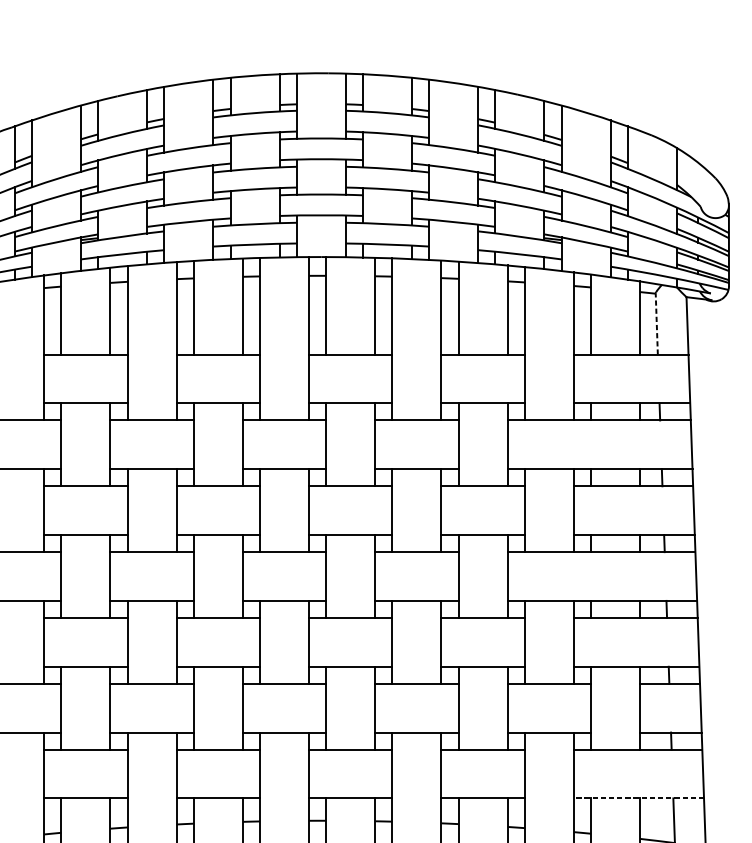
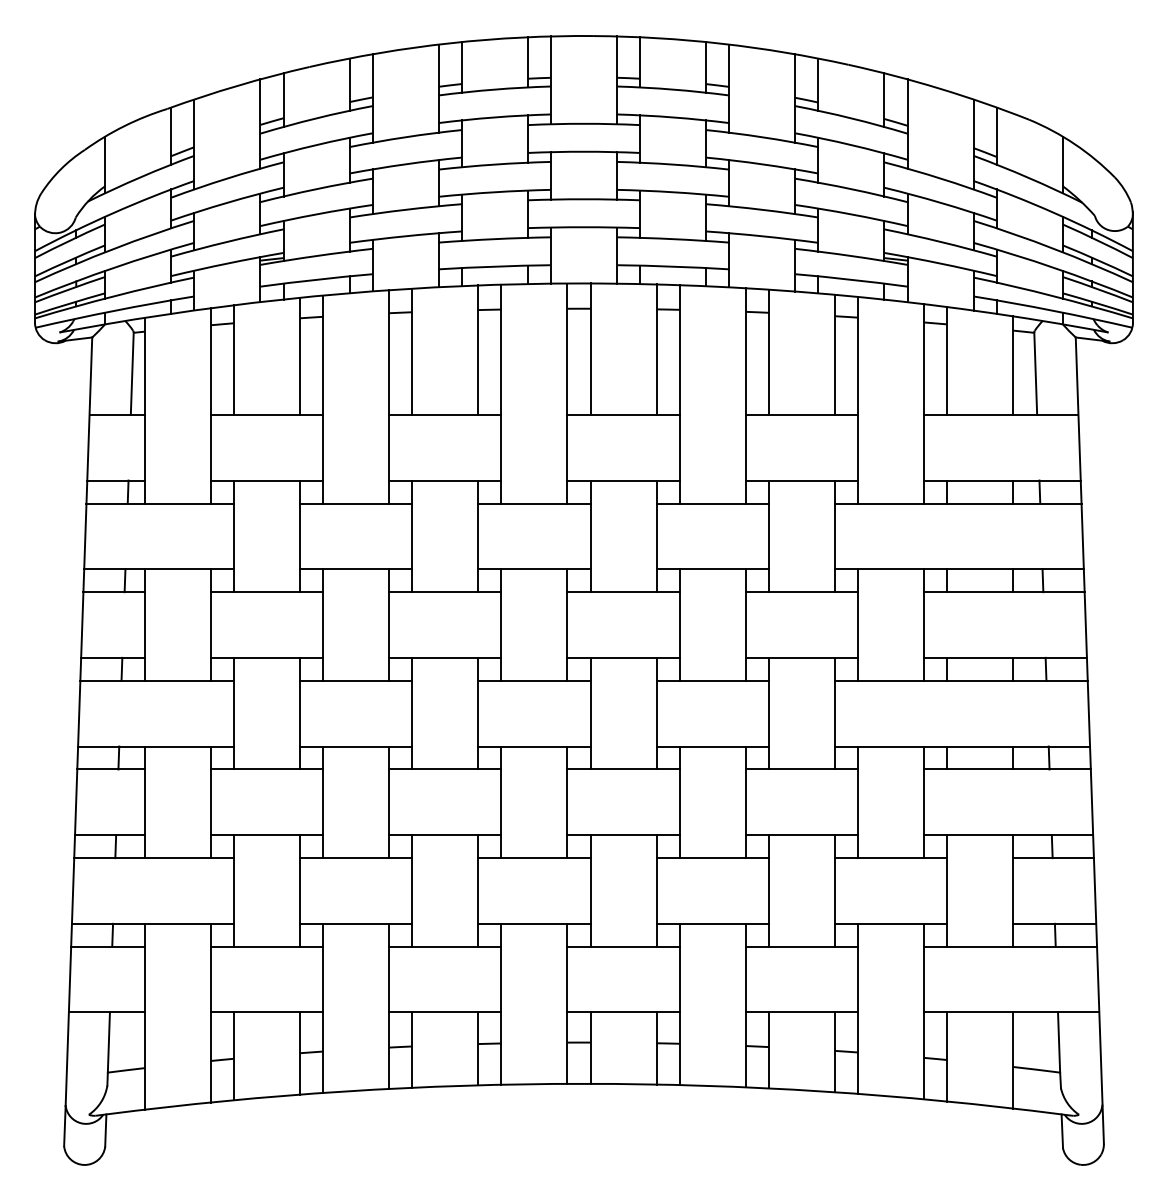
line: (656, 323) -> (1035, 373), dashed -> solid
line: (638, 798) -> (1011, 1012), dashed -> solid

